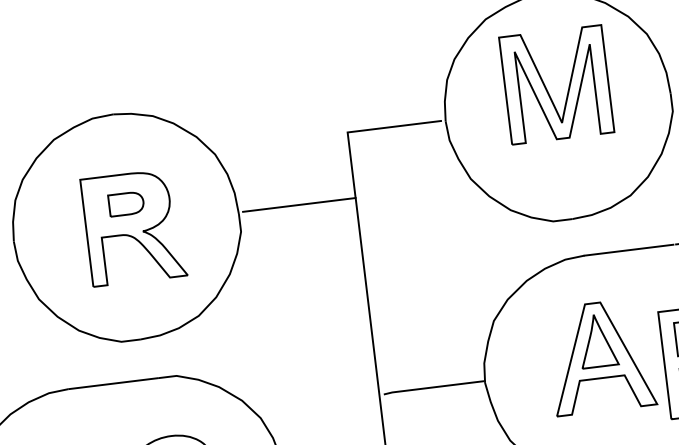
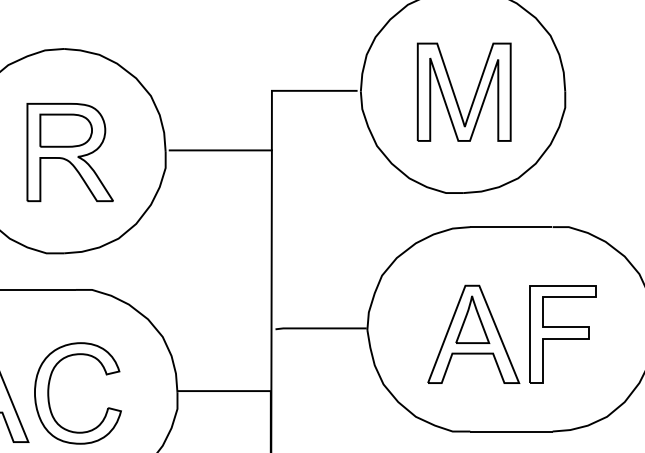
part: (547, 88) -> (455, 94), moved
part: (125, 204) -> (65, 130), size x1.67
part: (600, 355) -> (473, 333), moved

